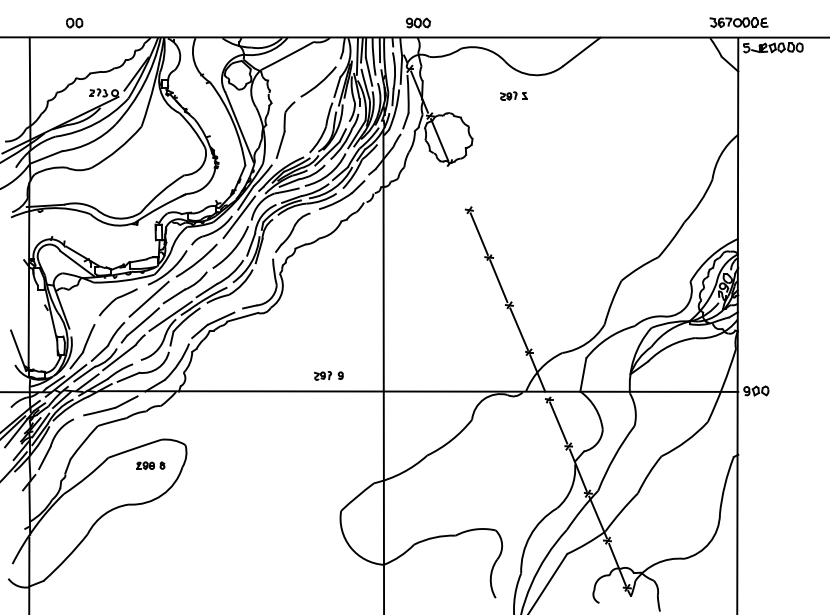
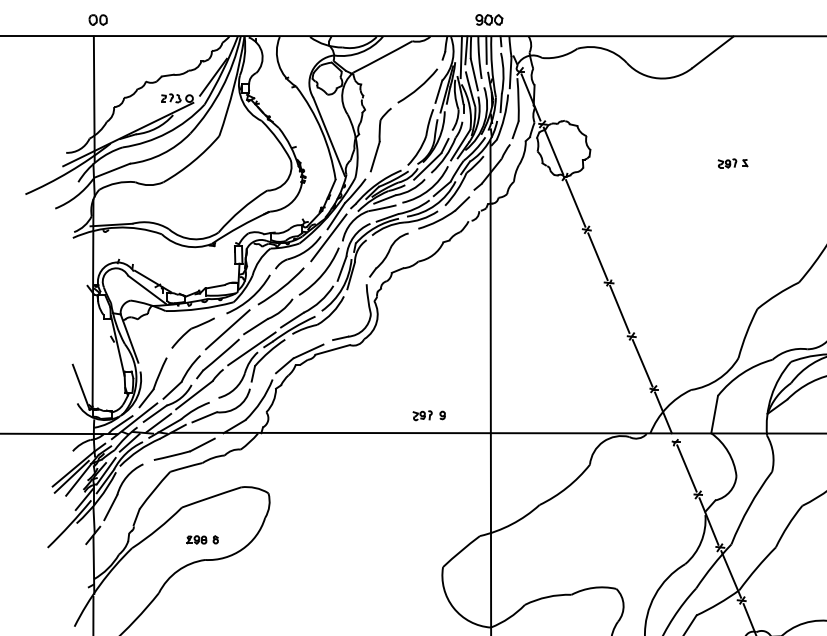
part: (74, 22) -> (98, 19), moved
part: (417, 22) -> (488, 19), moved
part: (513, 95) -> (732, 162), moved
line: (459, 186) -> (575, 203), added
part: (150, 465) -> (202, 539), moved

